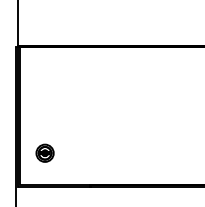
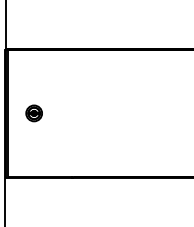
part: (44, 153) -> (33, 113), moved

